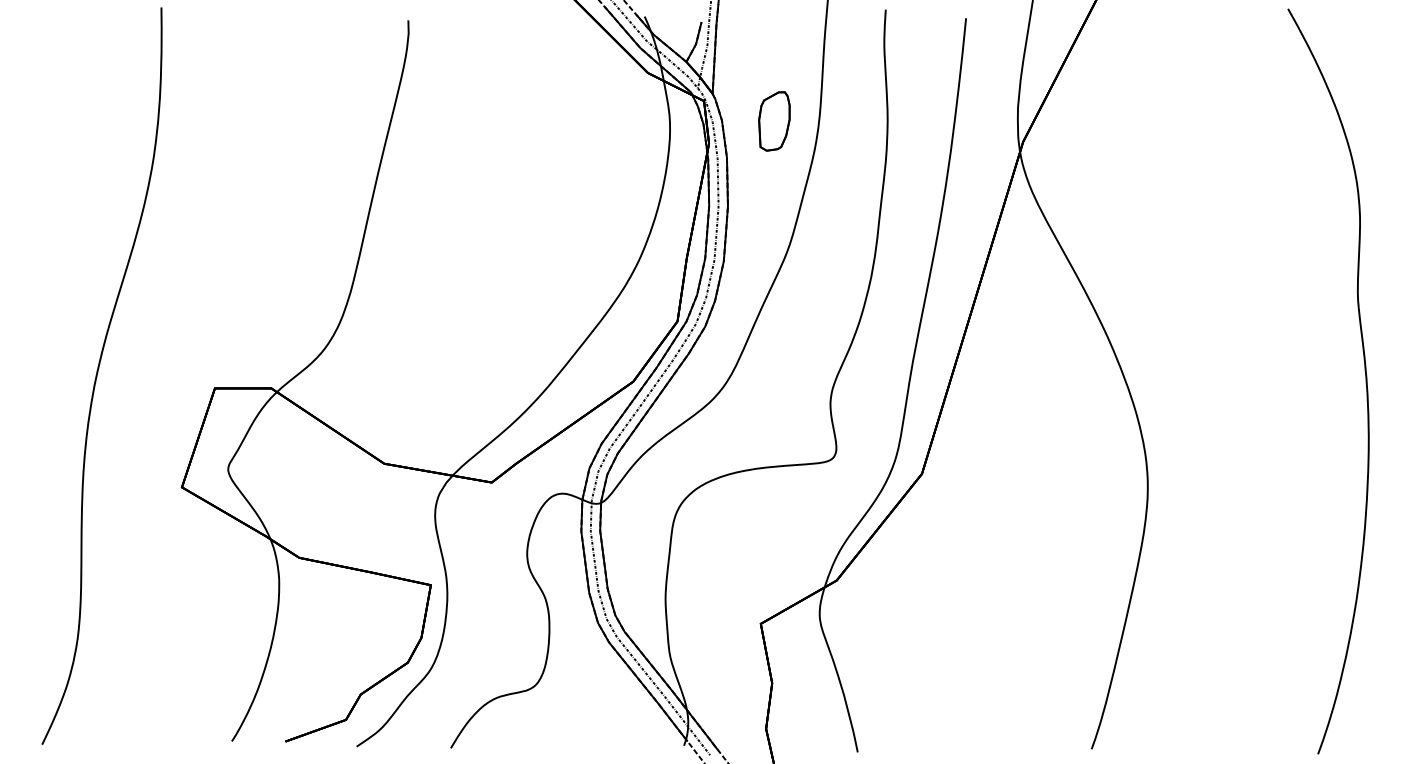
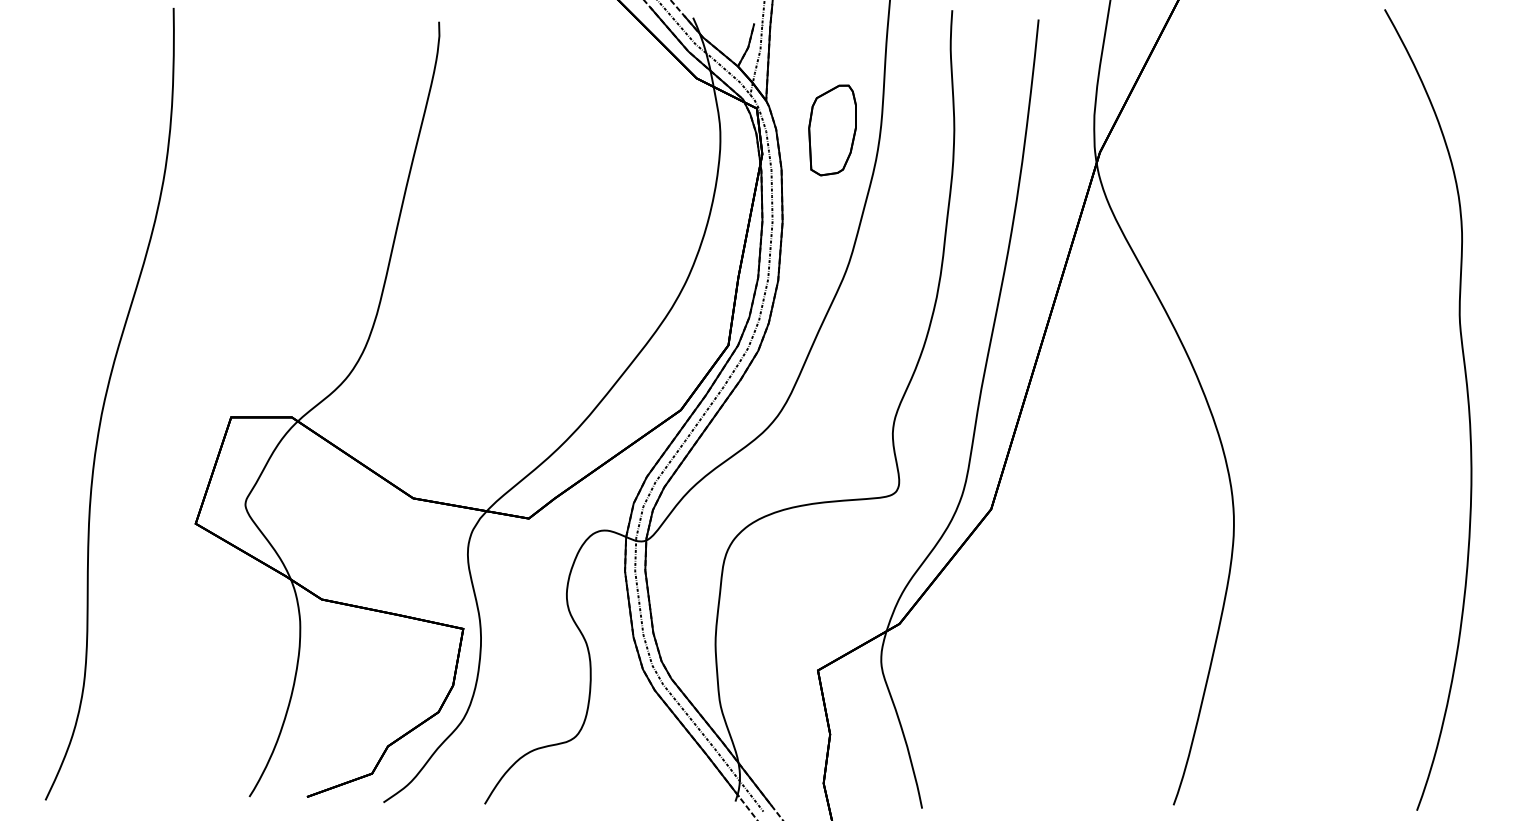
part: (774, 121) -> (832, 130), size x1.43

